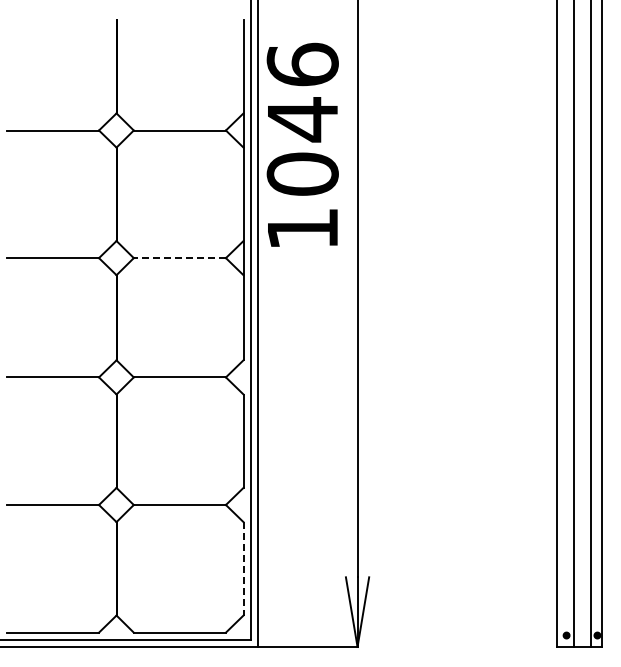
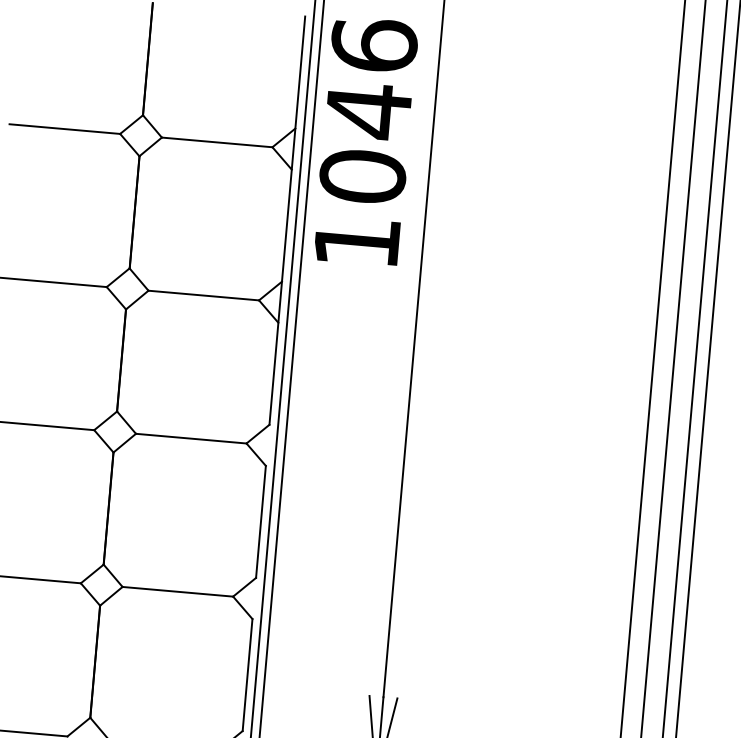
text: (302, 144) -> (365, 140), moved
line: (179, 258) -> (203, 295), dashed -> solid
line: (243, 568) -> (247, 674), dashed -> solid

